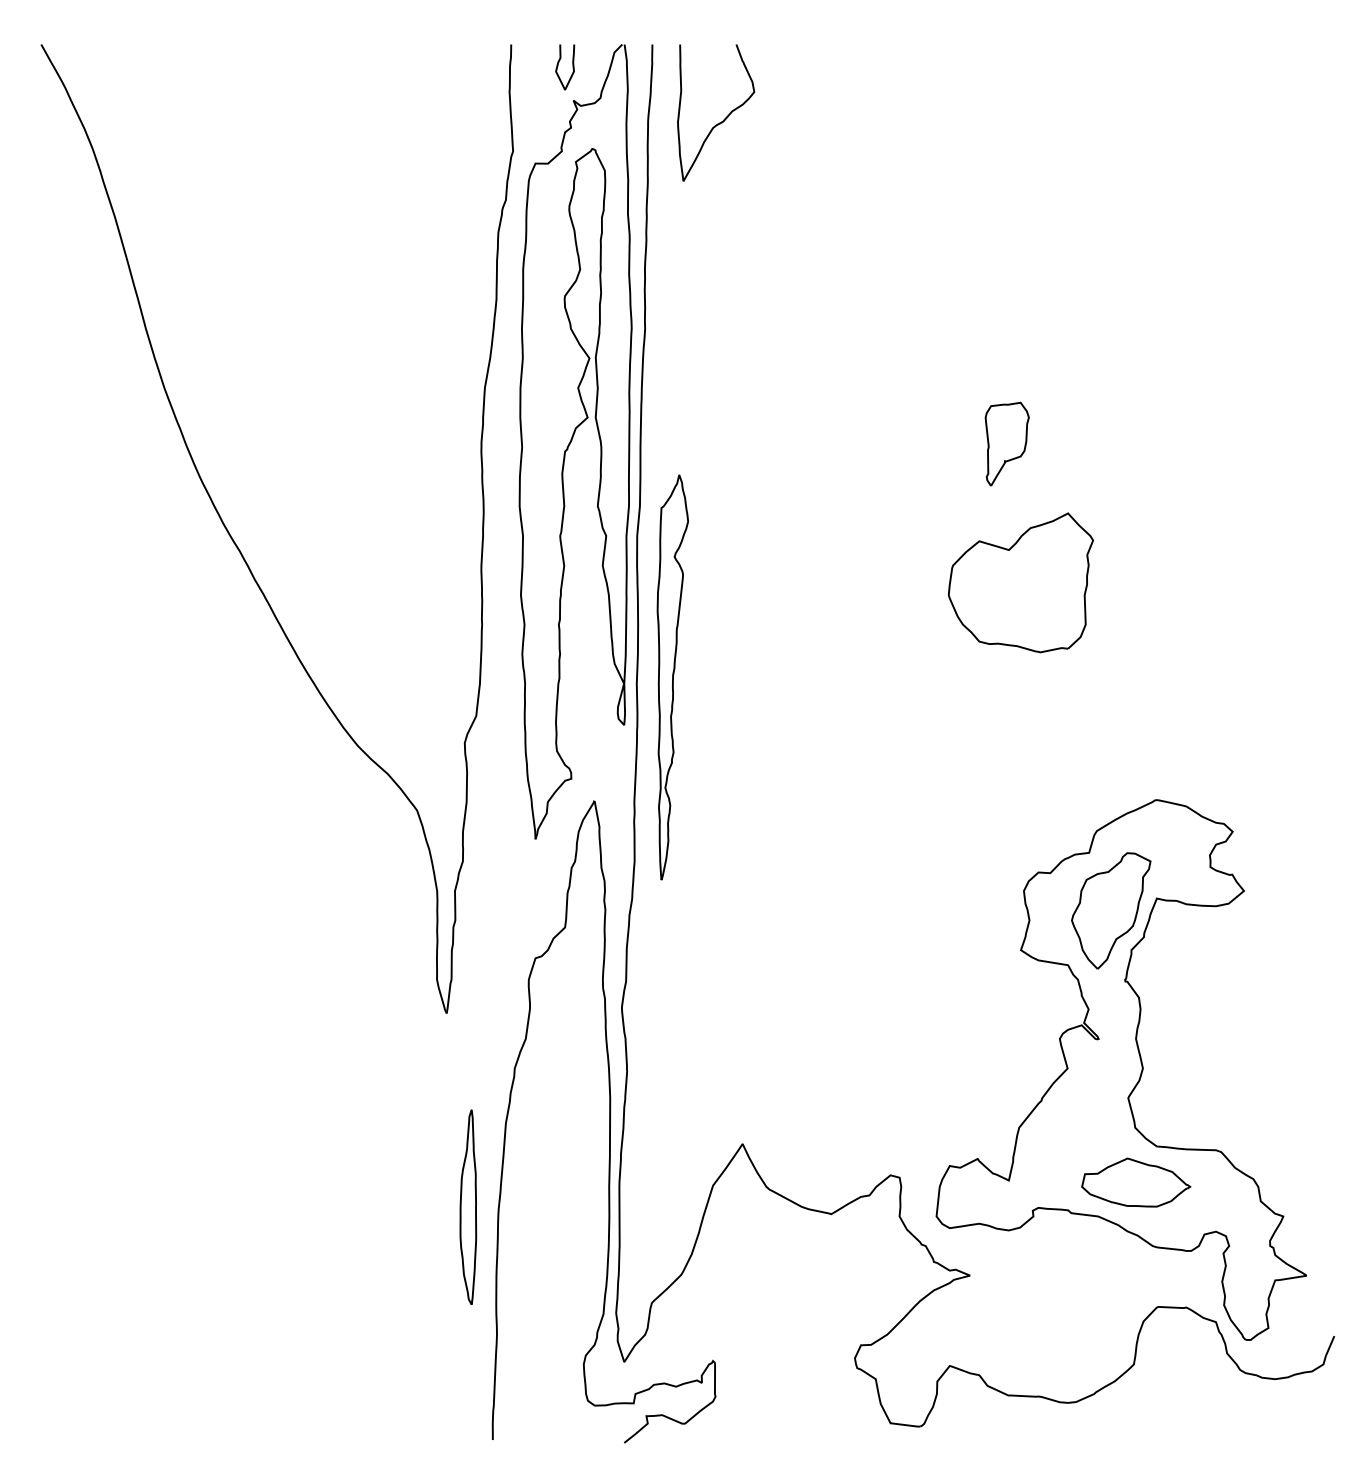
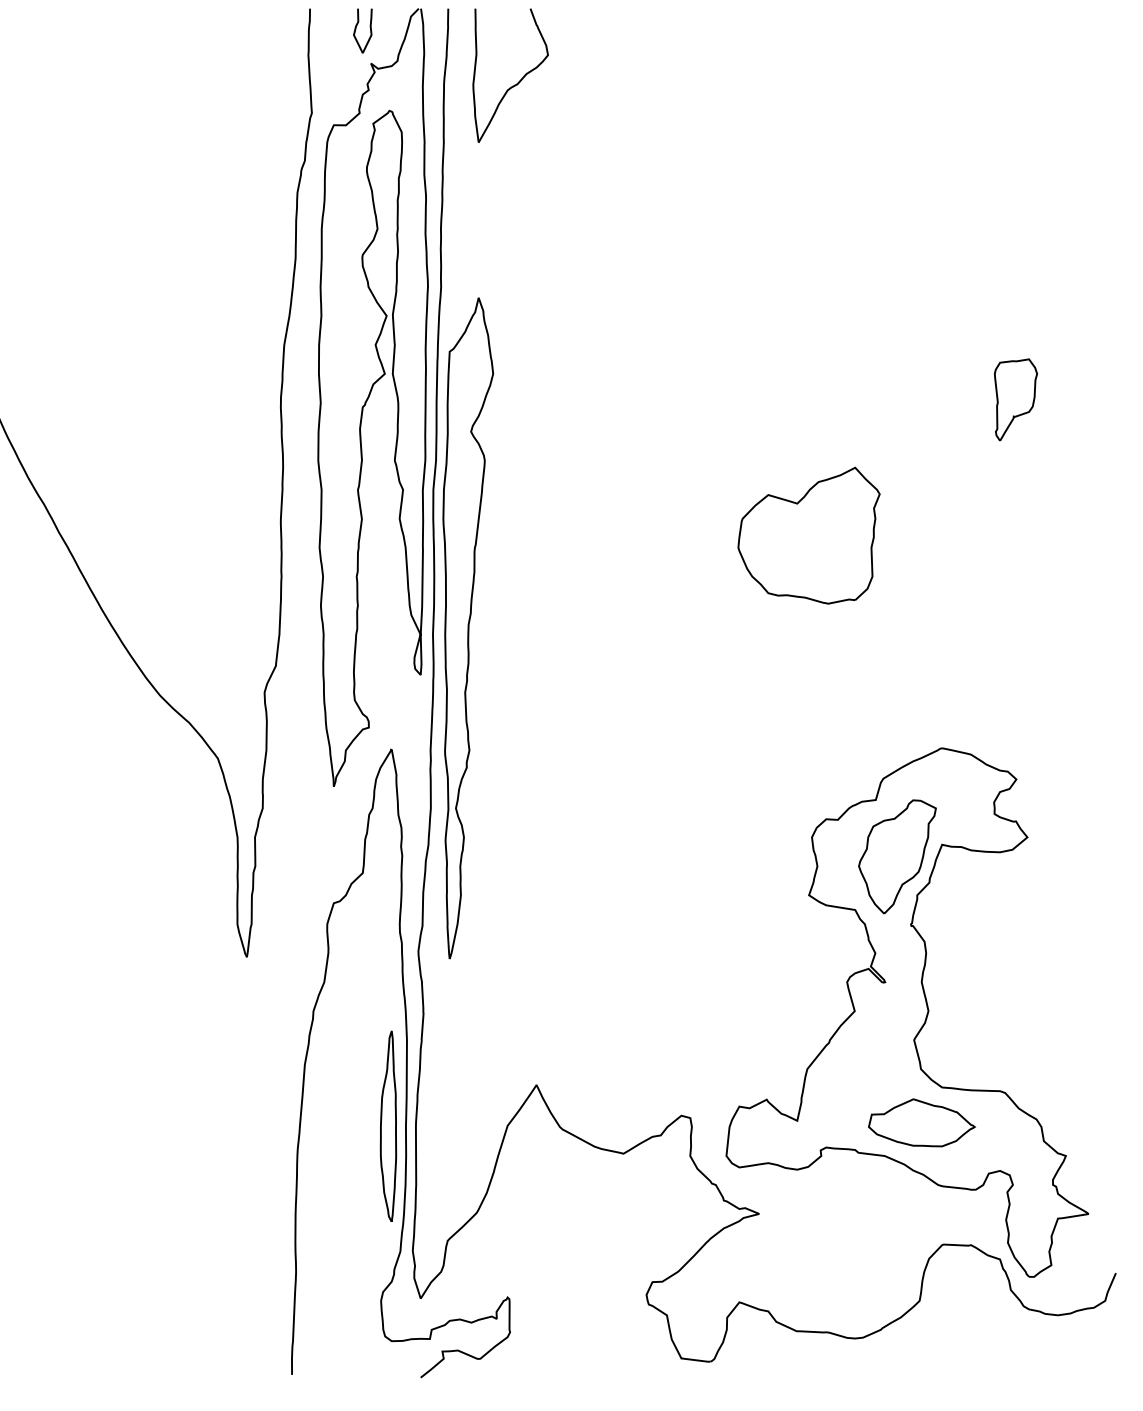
part: (1006, 443) -> (1015, 399), moved
part: (672, 677) -> (467, 628), size x1.67
part: (468, 1206) -> (388, 1125), moved

